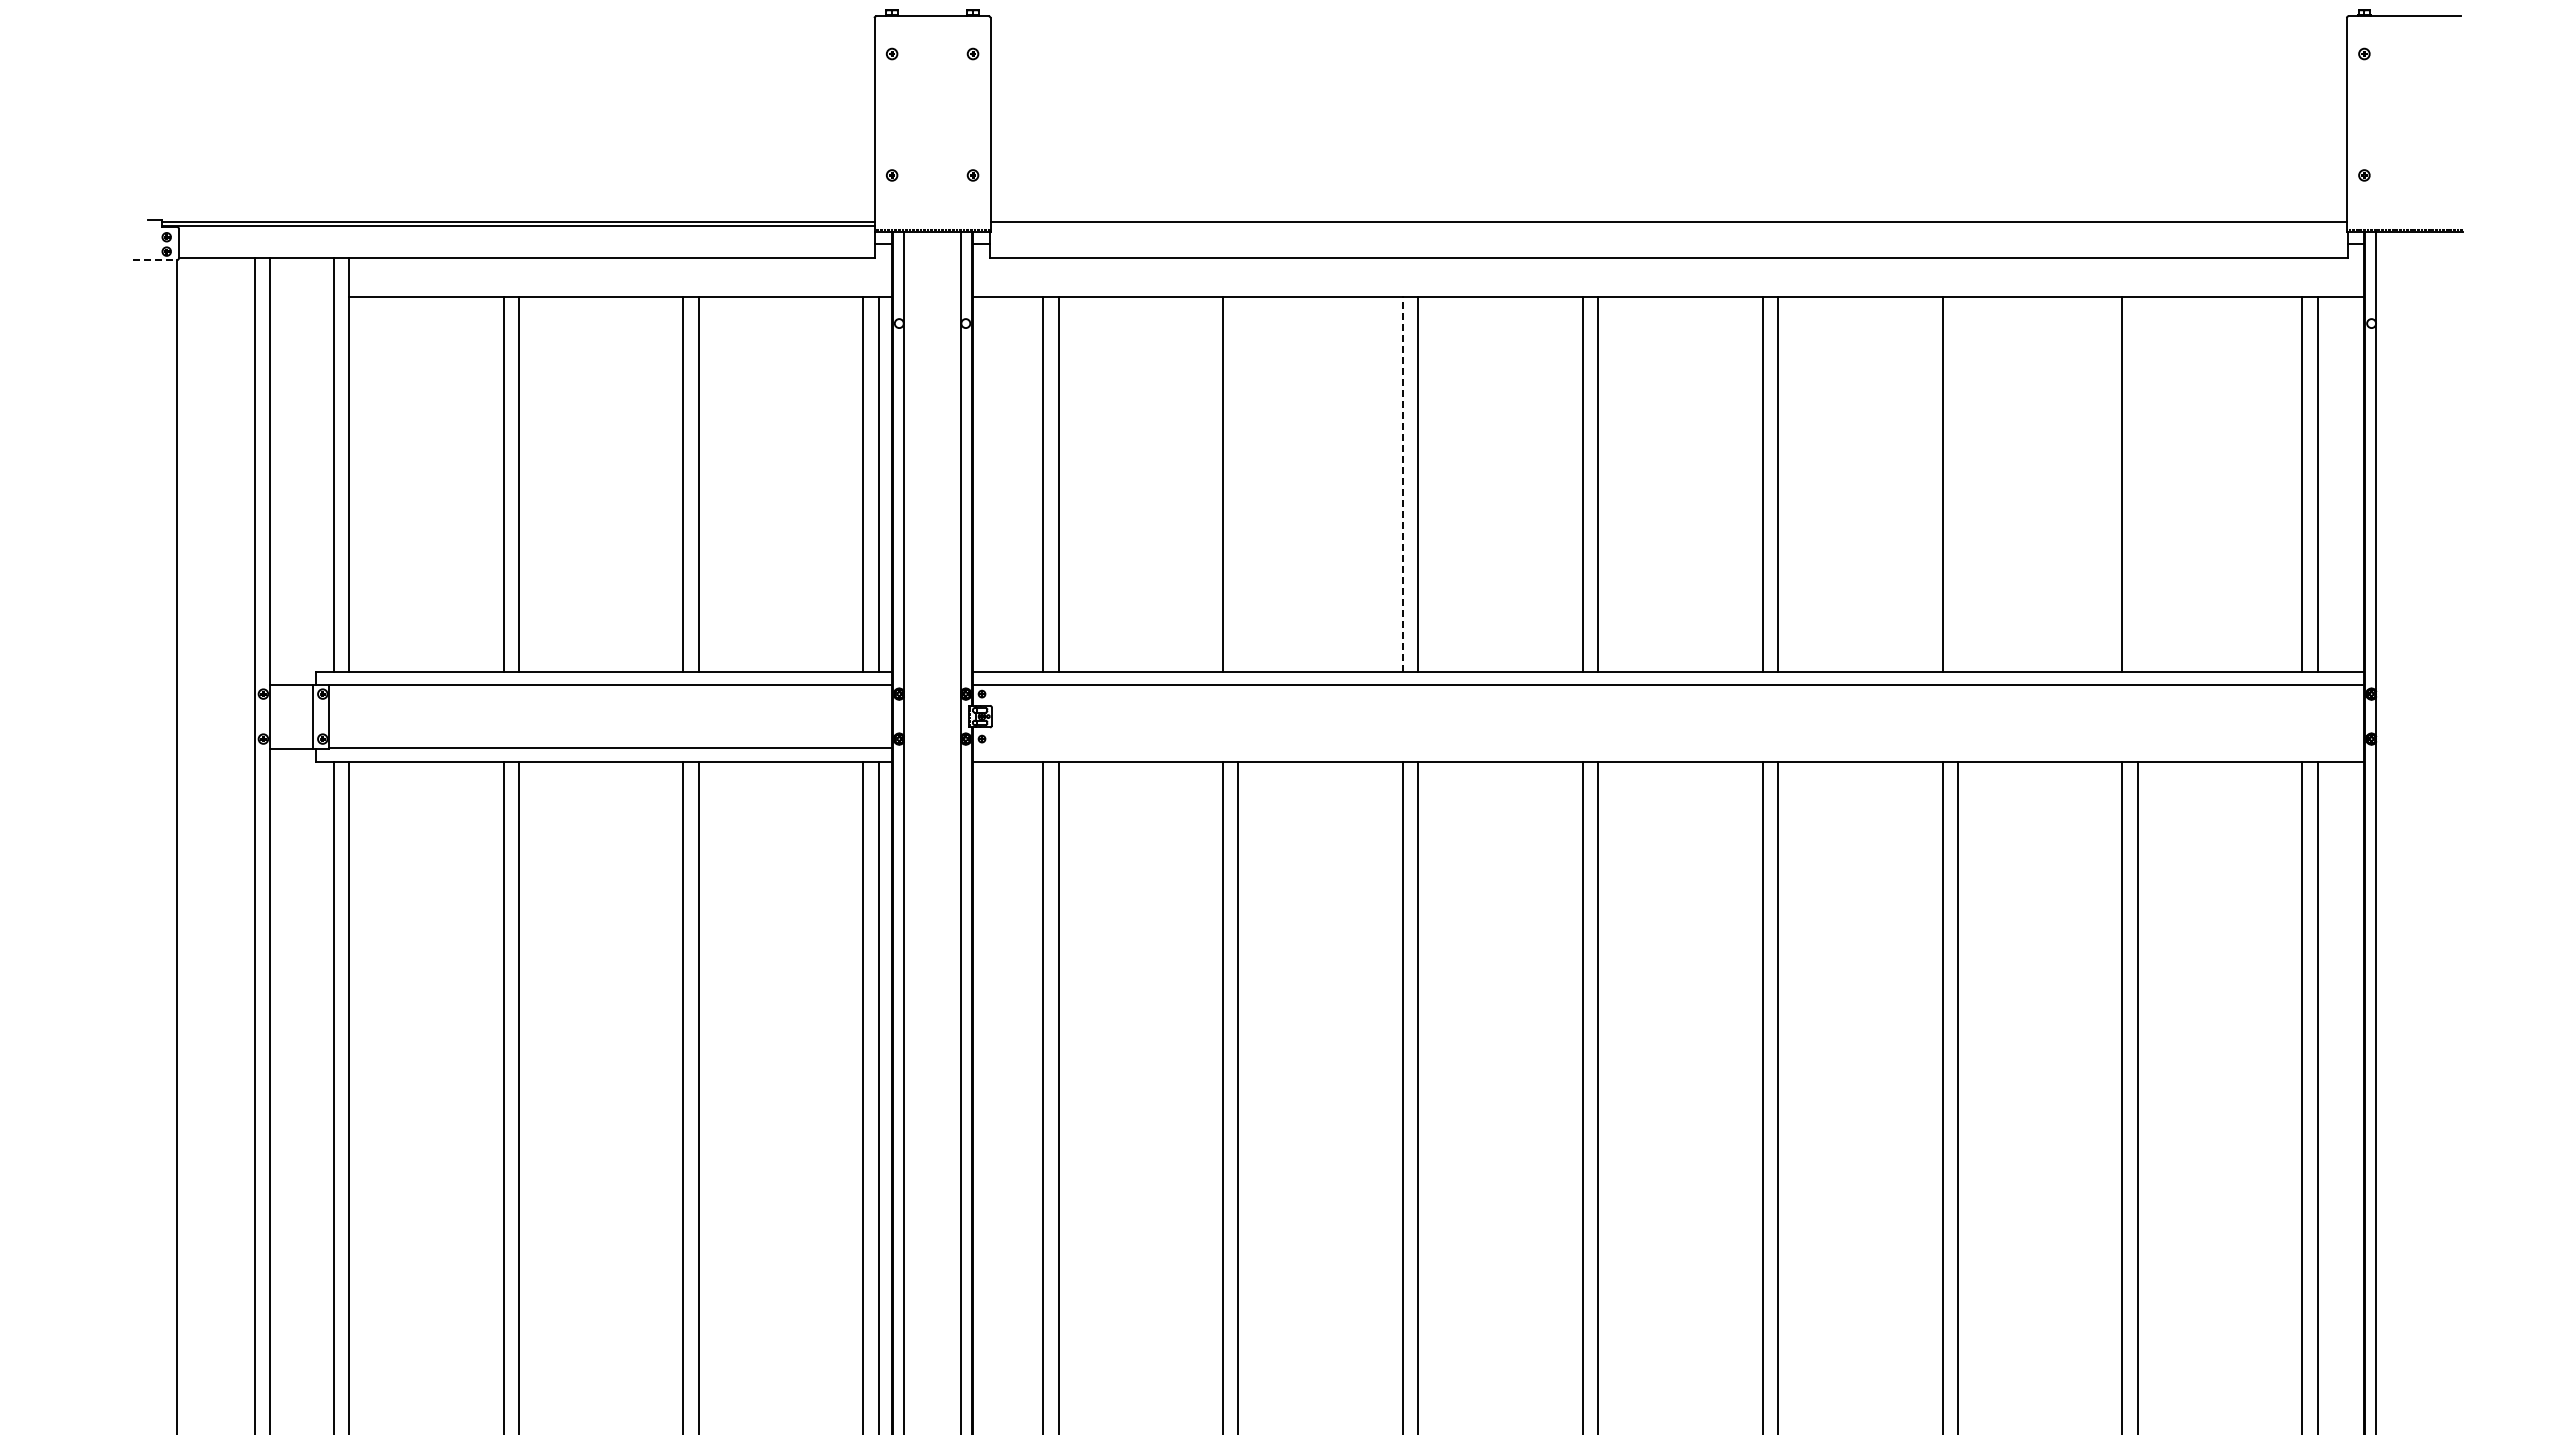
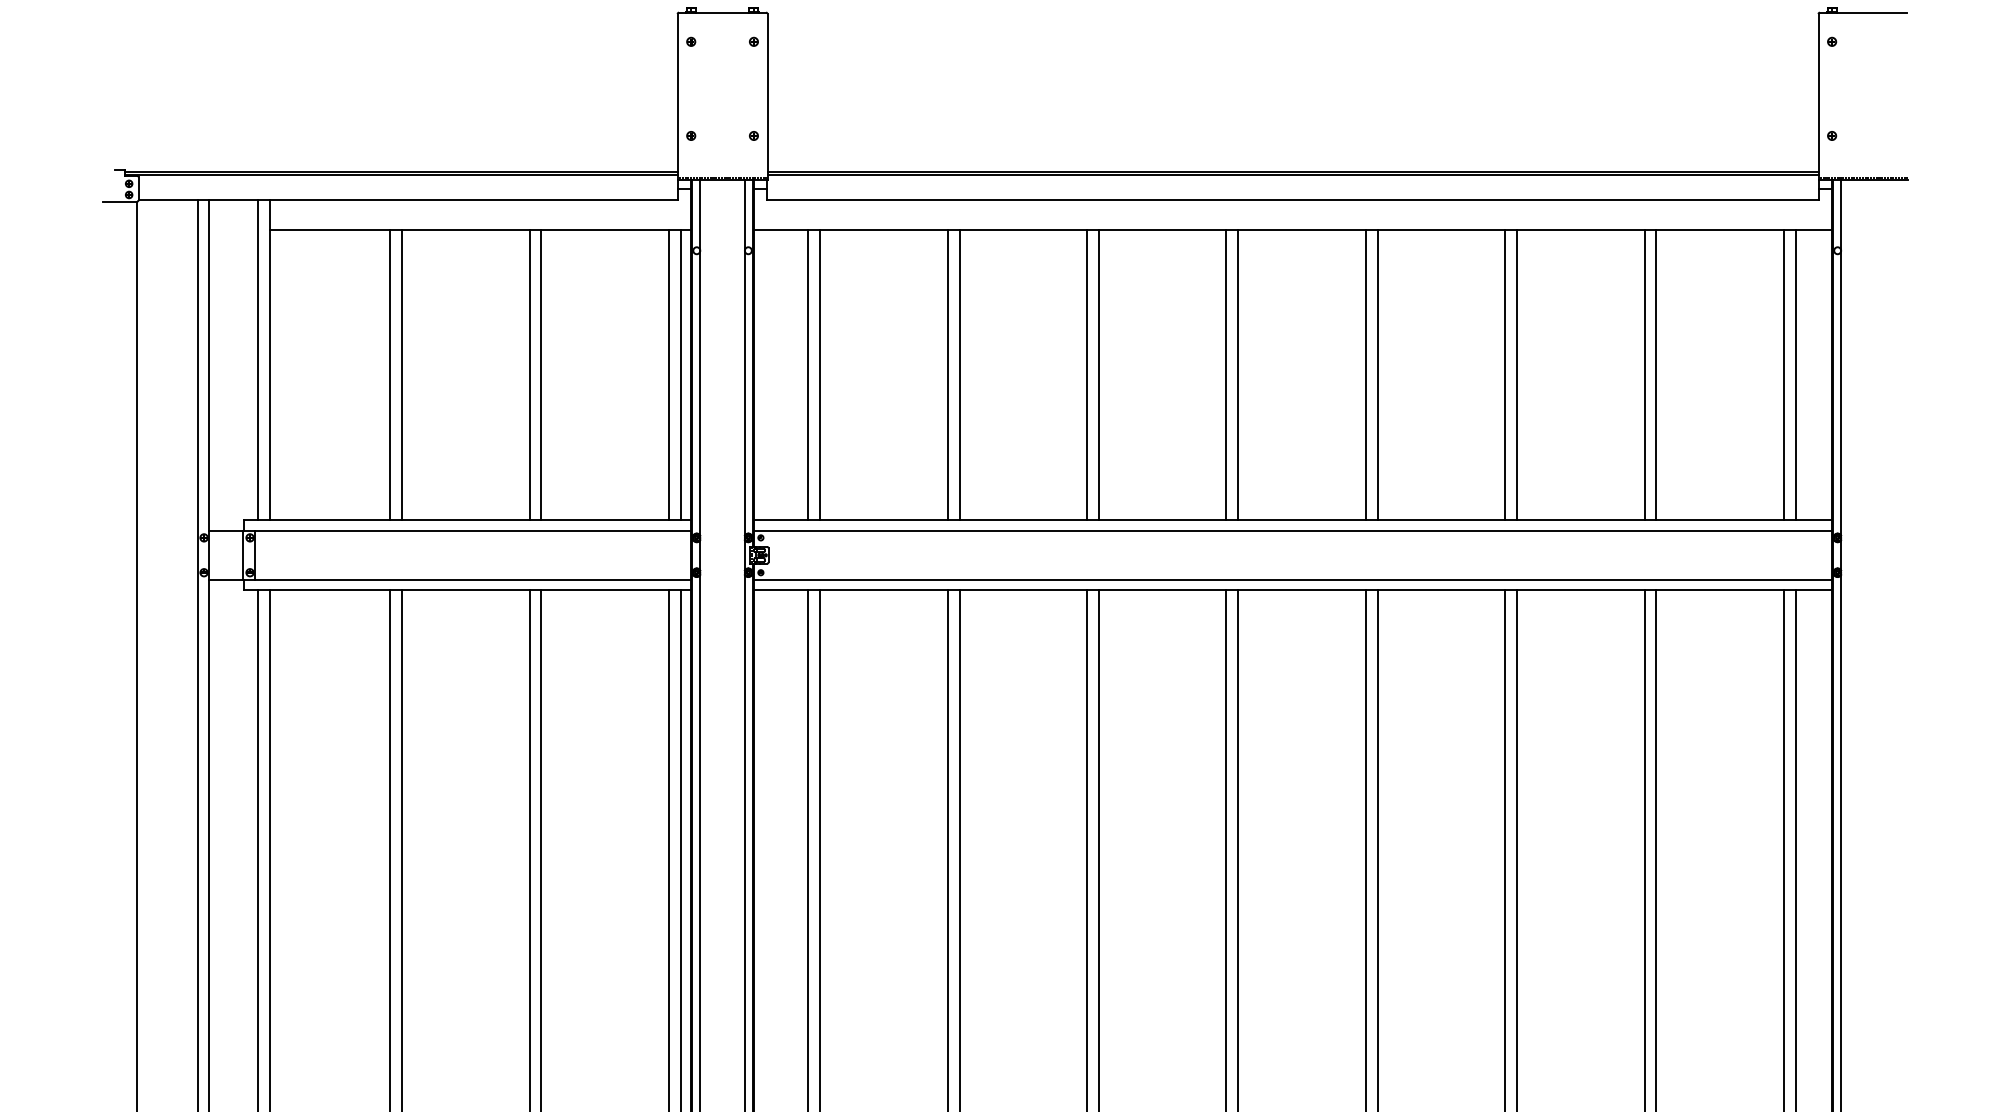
line: (1668, 226) -> (1292, 175), added
line: (155, 260) -> (120, 201), dashed -> solid
line: (1238, 483) -> (959, 374), added
line: (1957, 483) -> (1516, 374), added
line: (2137, 483) -> (1656, 374), added
line: (1402, 484) -> (1086, 375), dashed -> solid
line: (1668, 748) -> (1292, 580), added

